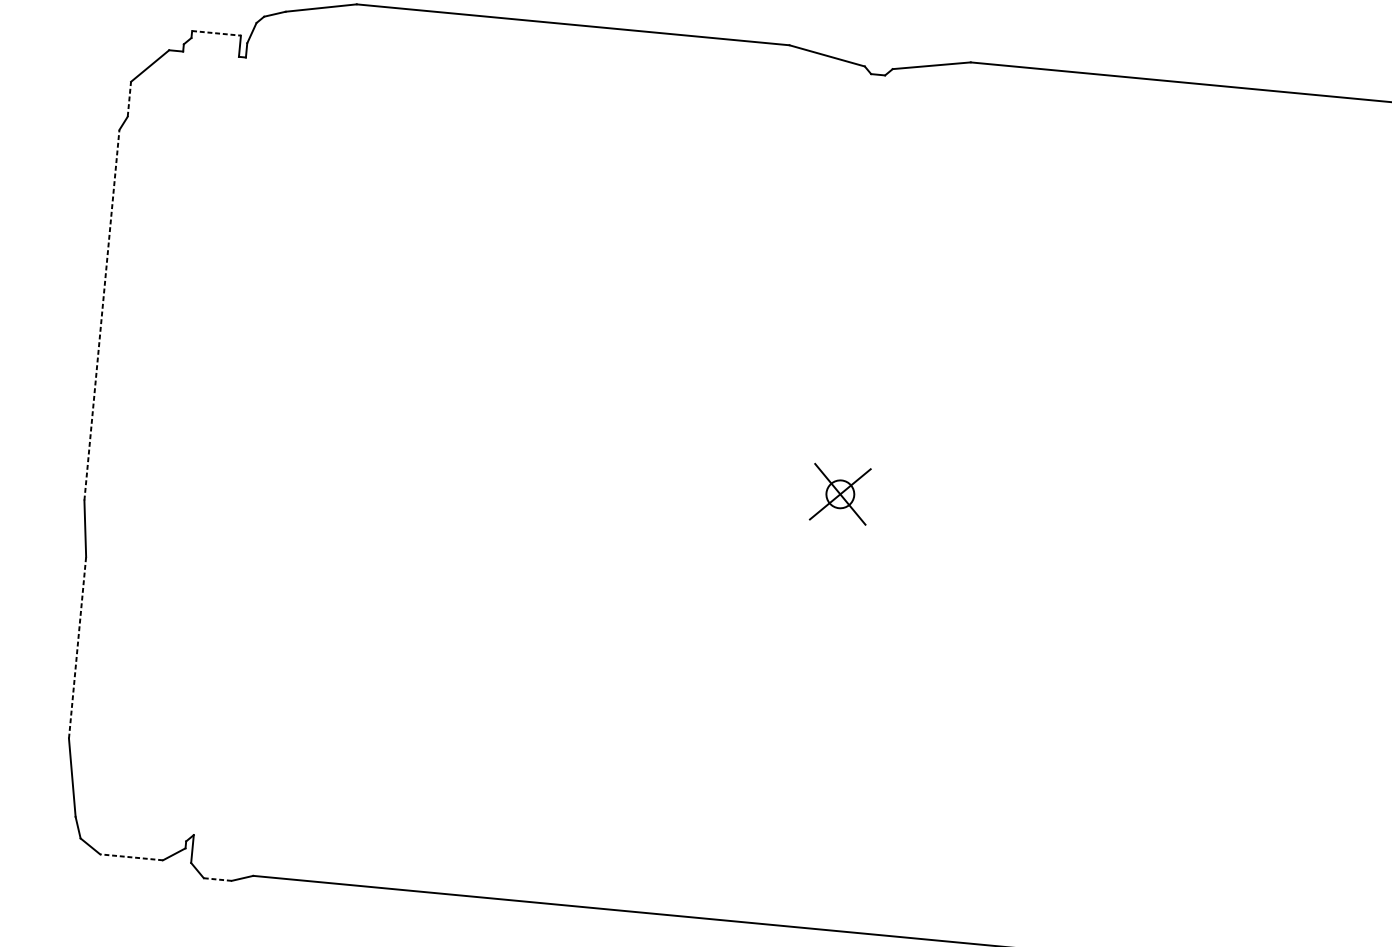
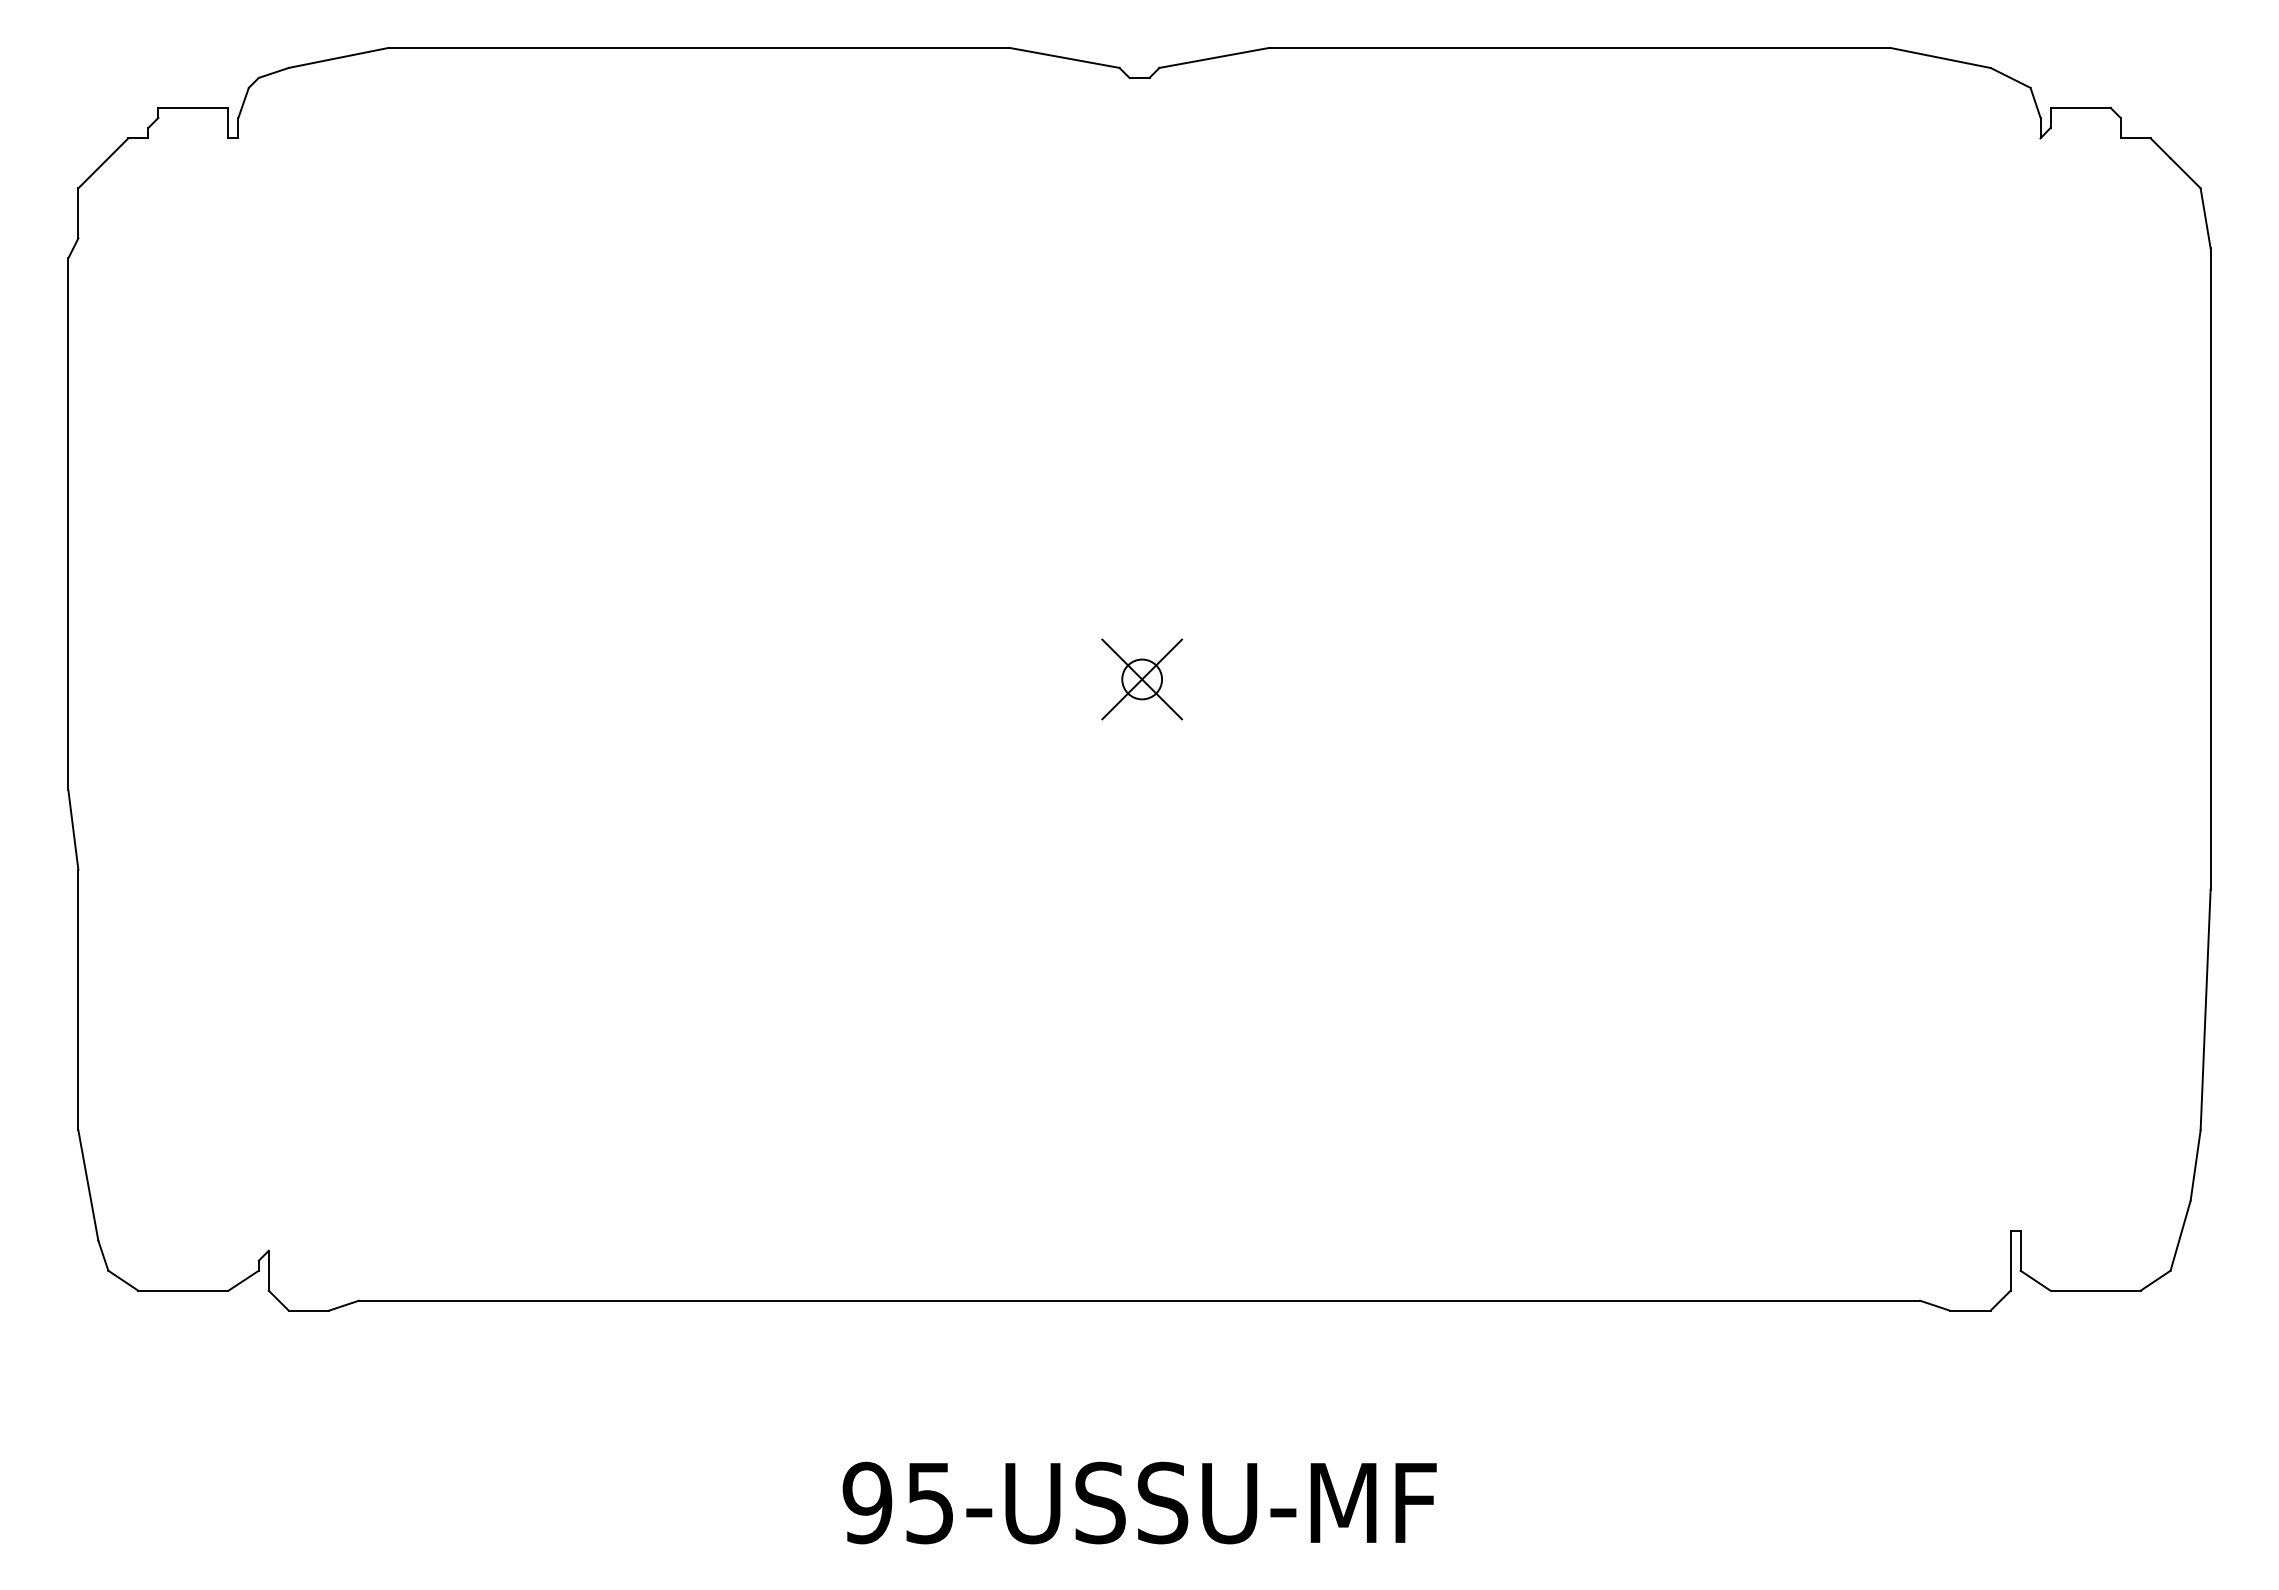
line: (216, 33) -> (193, 107), dashed -> solid
line: (129, 98) -> (78, 212), dashed -> solid
line: (102, 315) -> (68, 524), dashed -> solid
line: (77, 647) -> (78, 999), dashed -> solid
line: (131, 857) -> (182, 1290), dashed -> solid
line: (217, 879) -> (308, 1310), dashed -> solid

